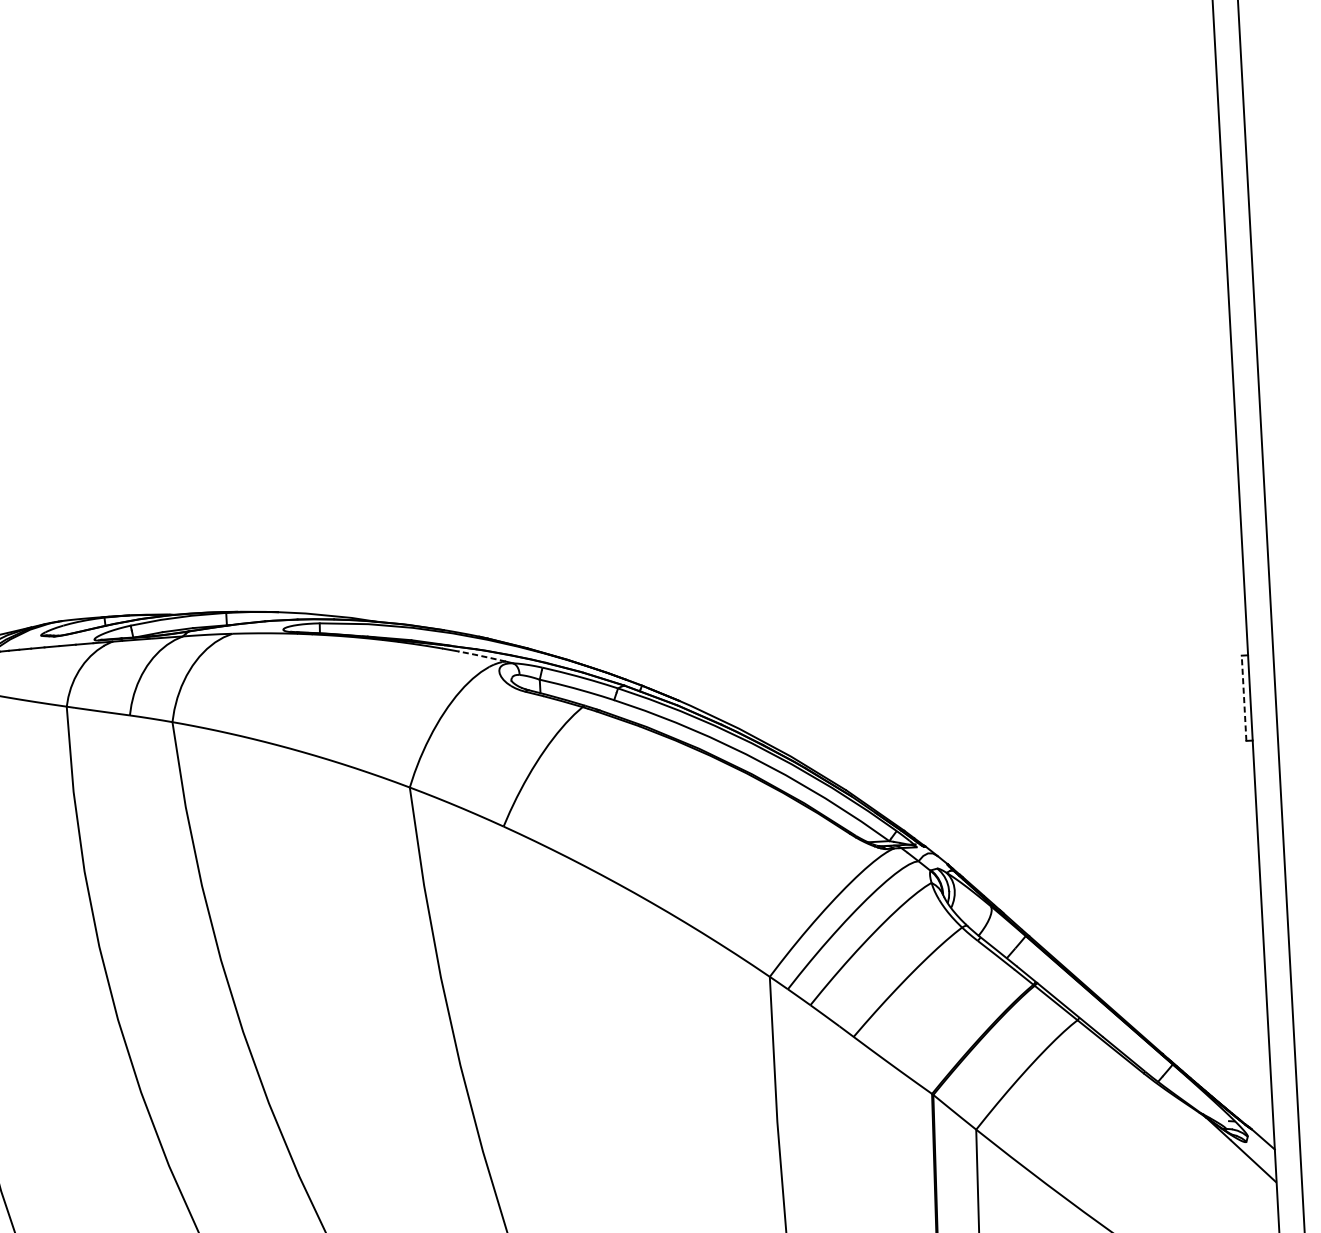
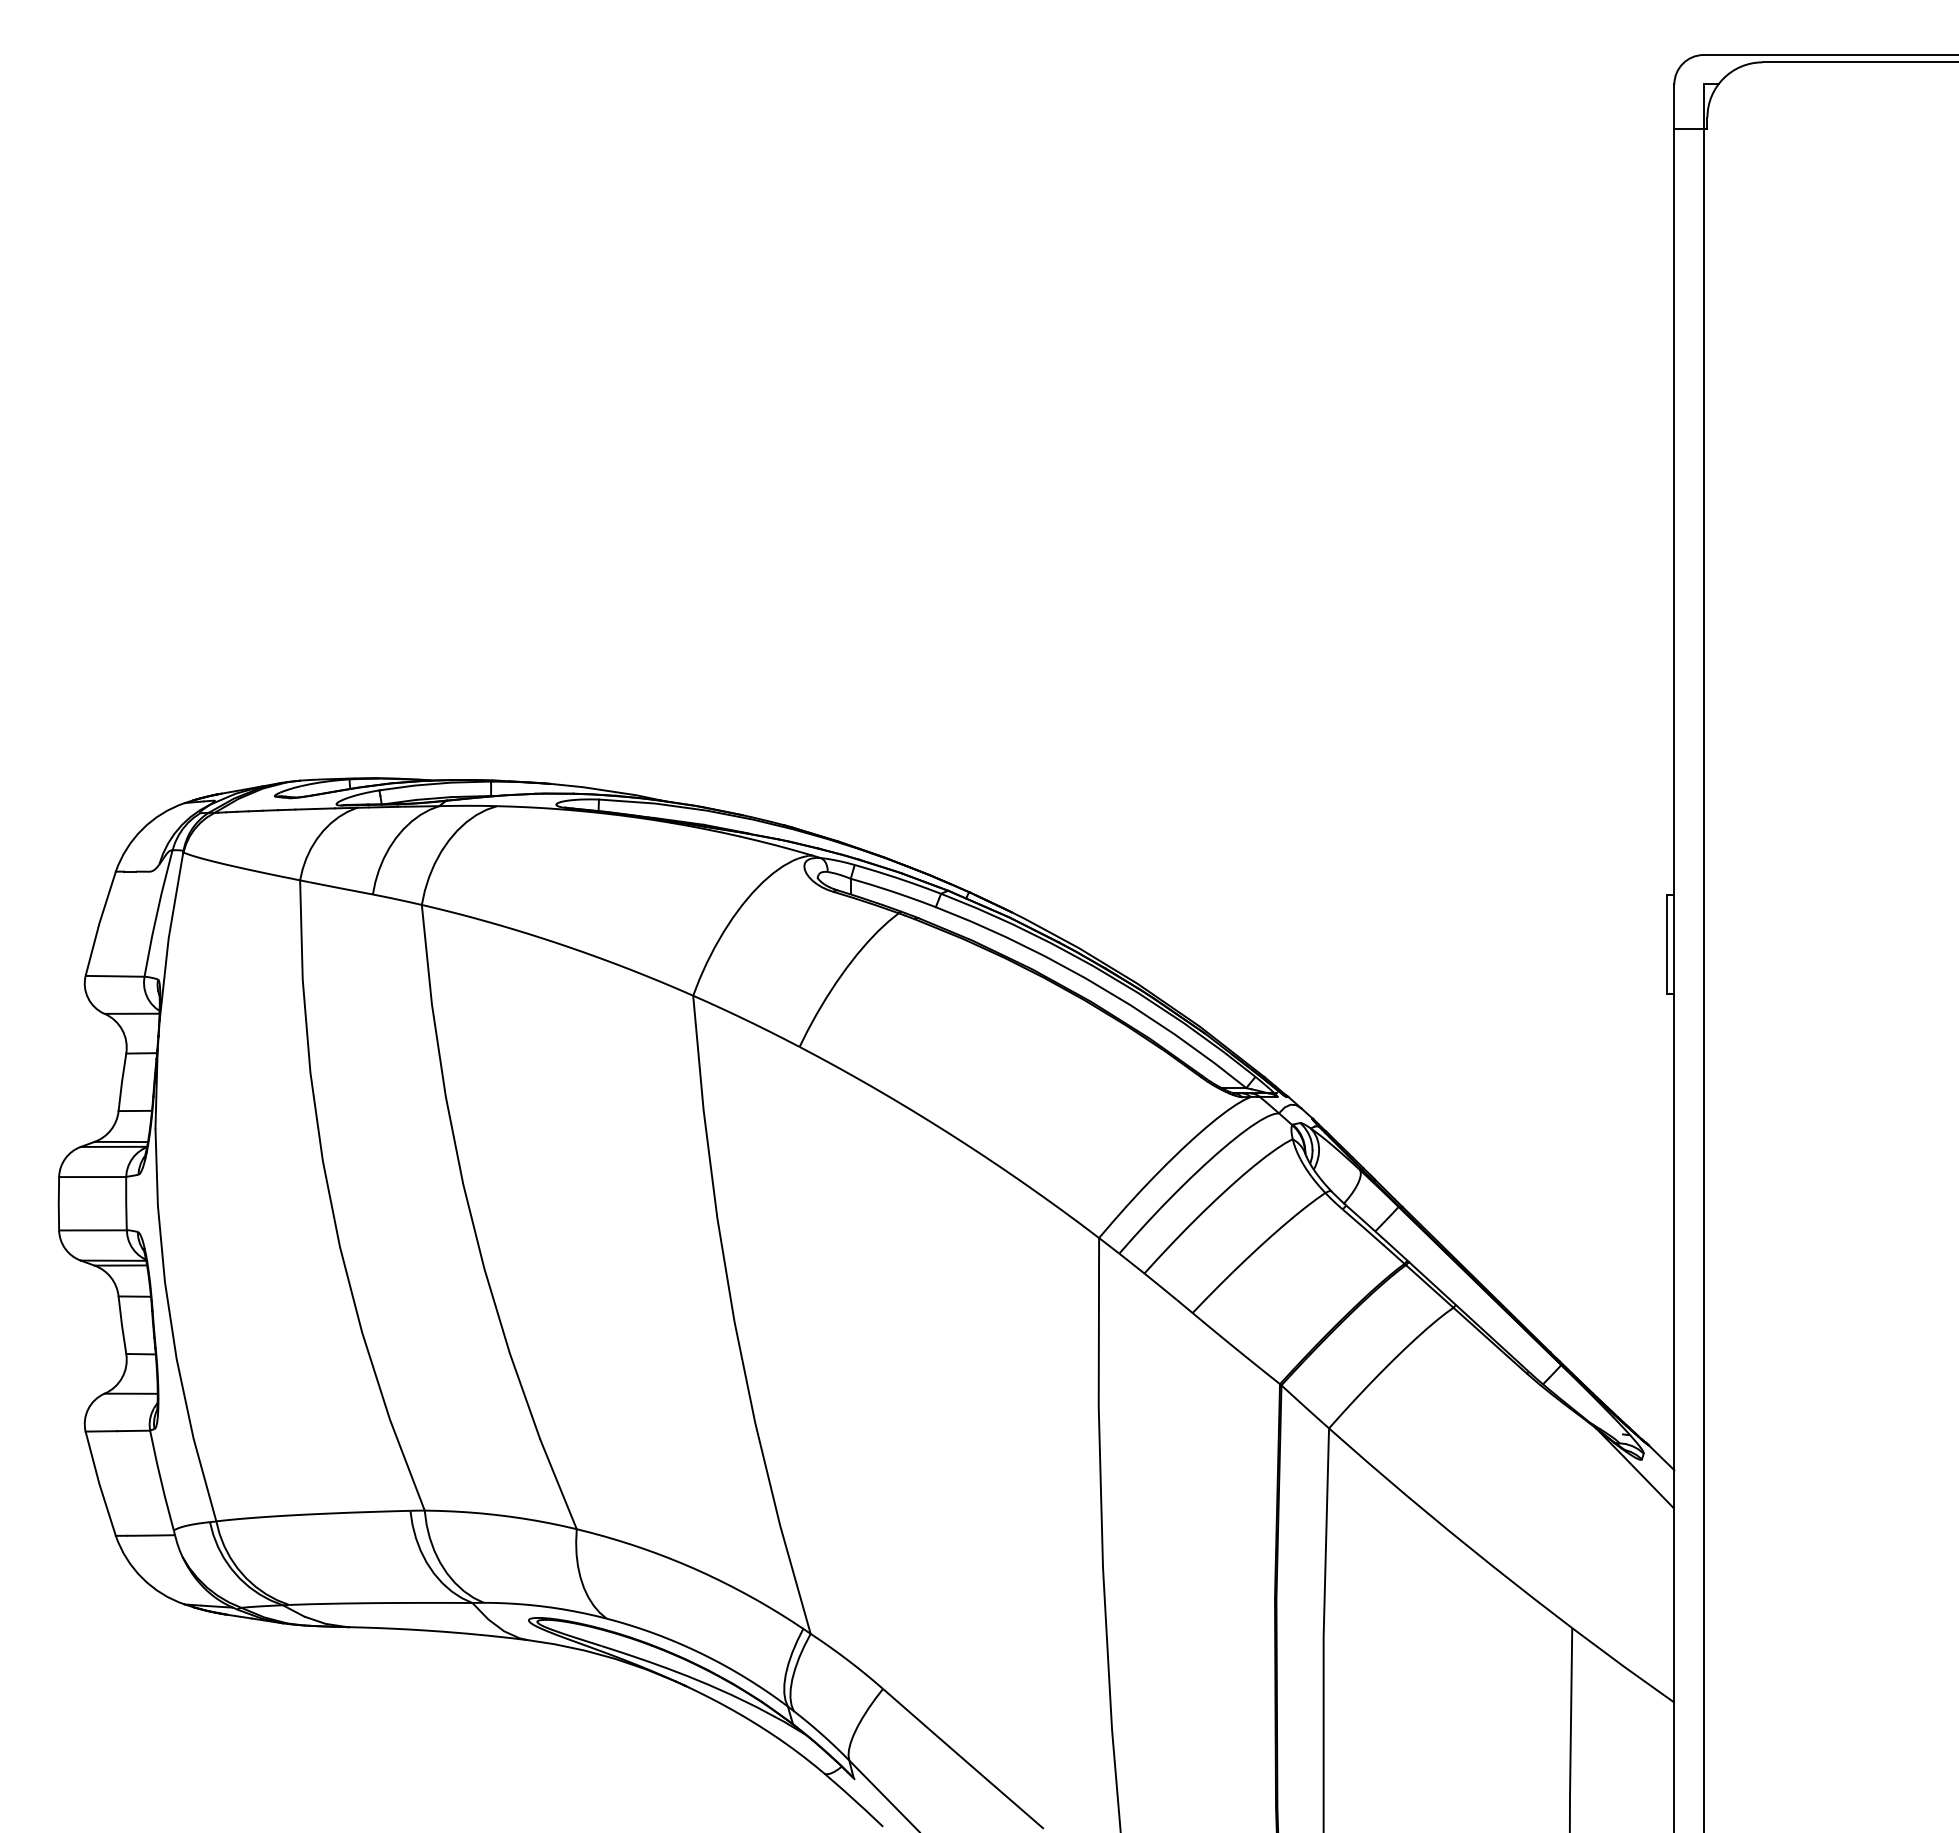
line: (481, 655) -> (784, 847), dashed -> solid
line: (1244, 698) -> (1667, 944), dashed -> solid

